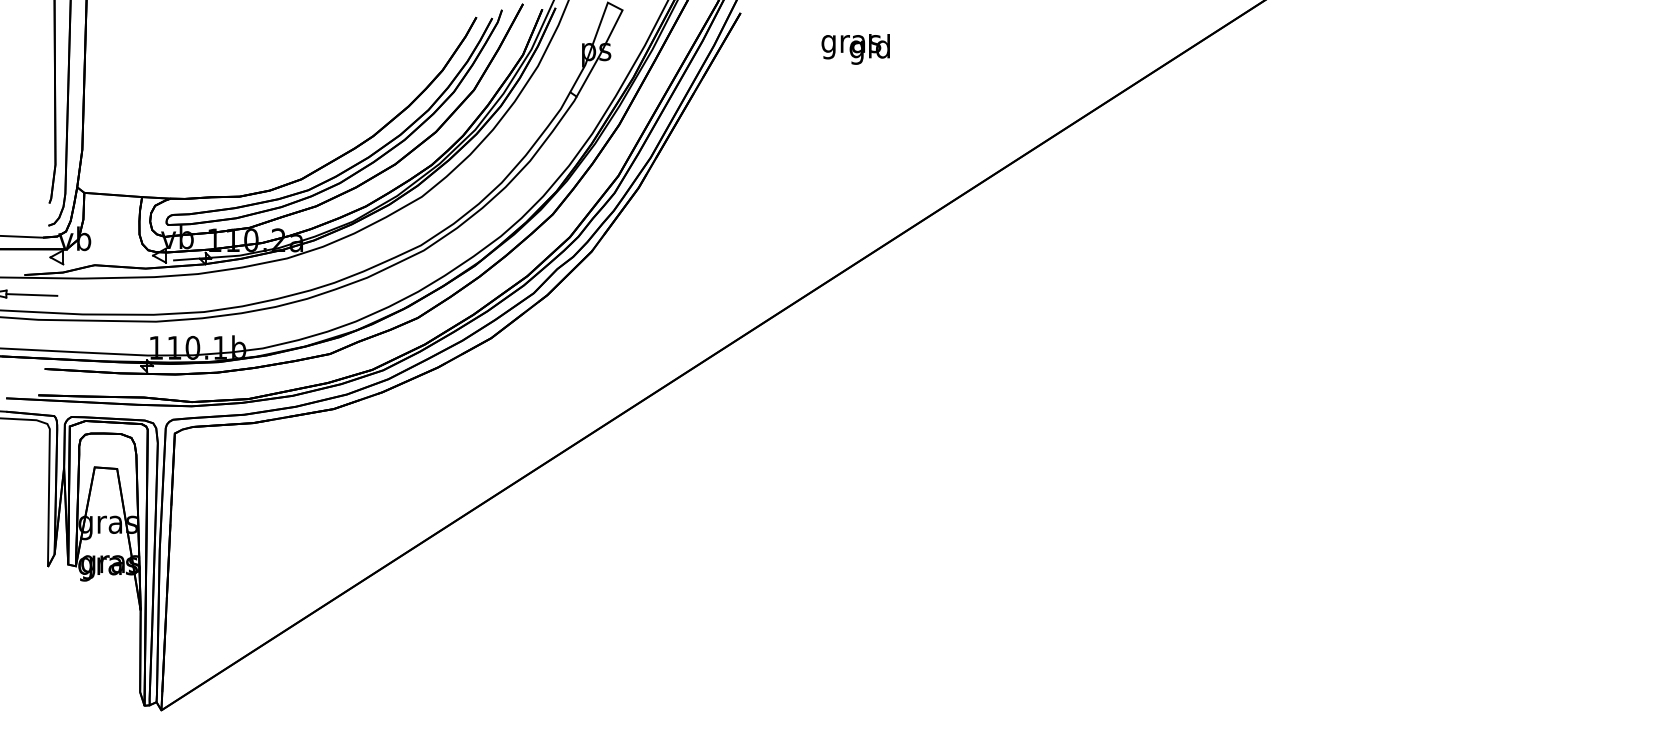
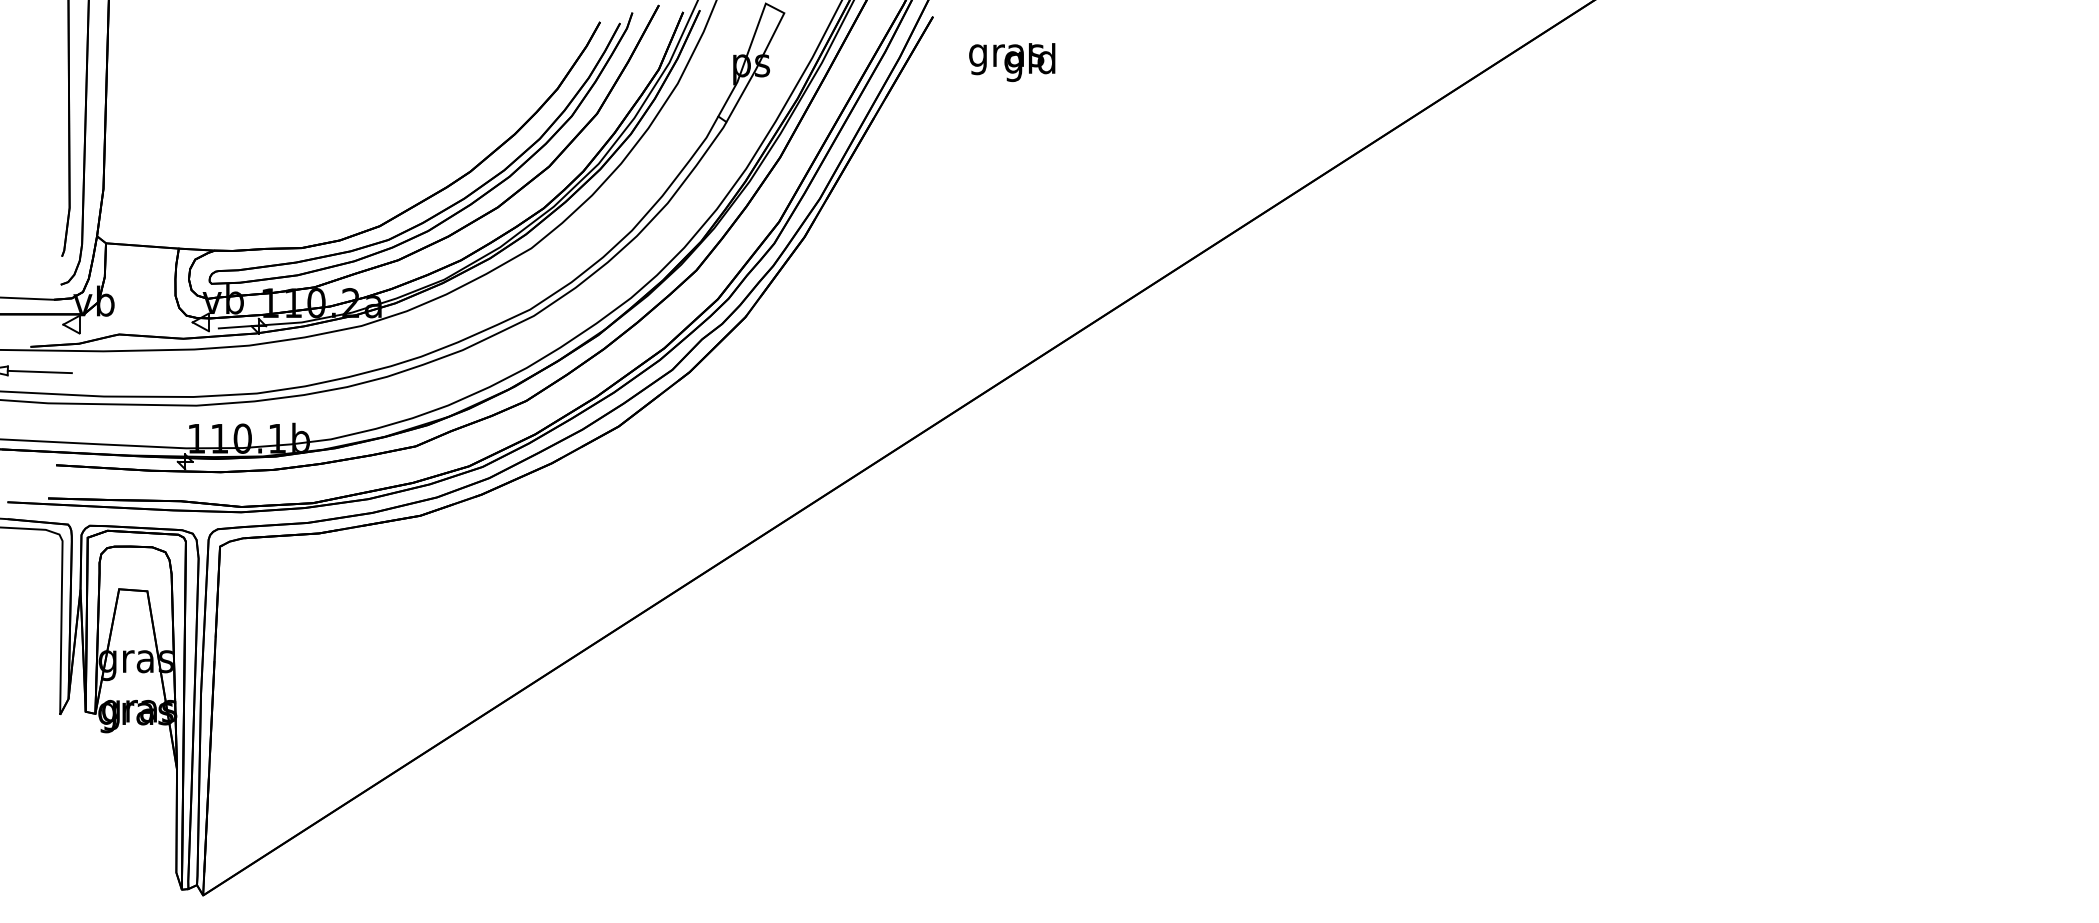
text: (856, 49) -> (1012, 62), moved

